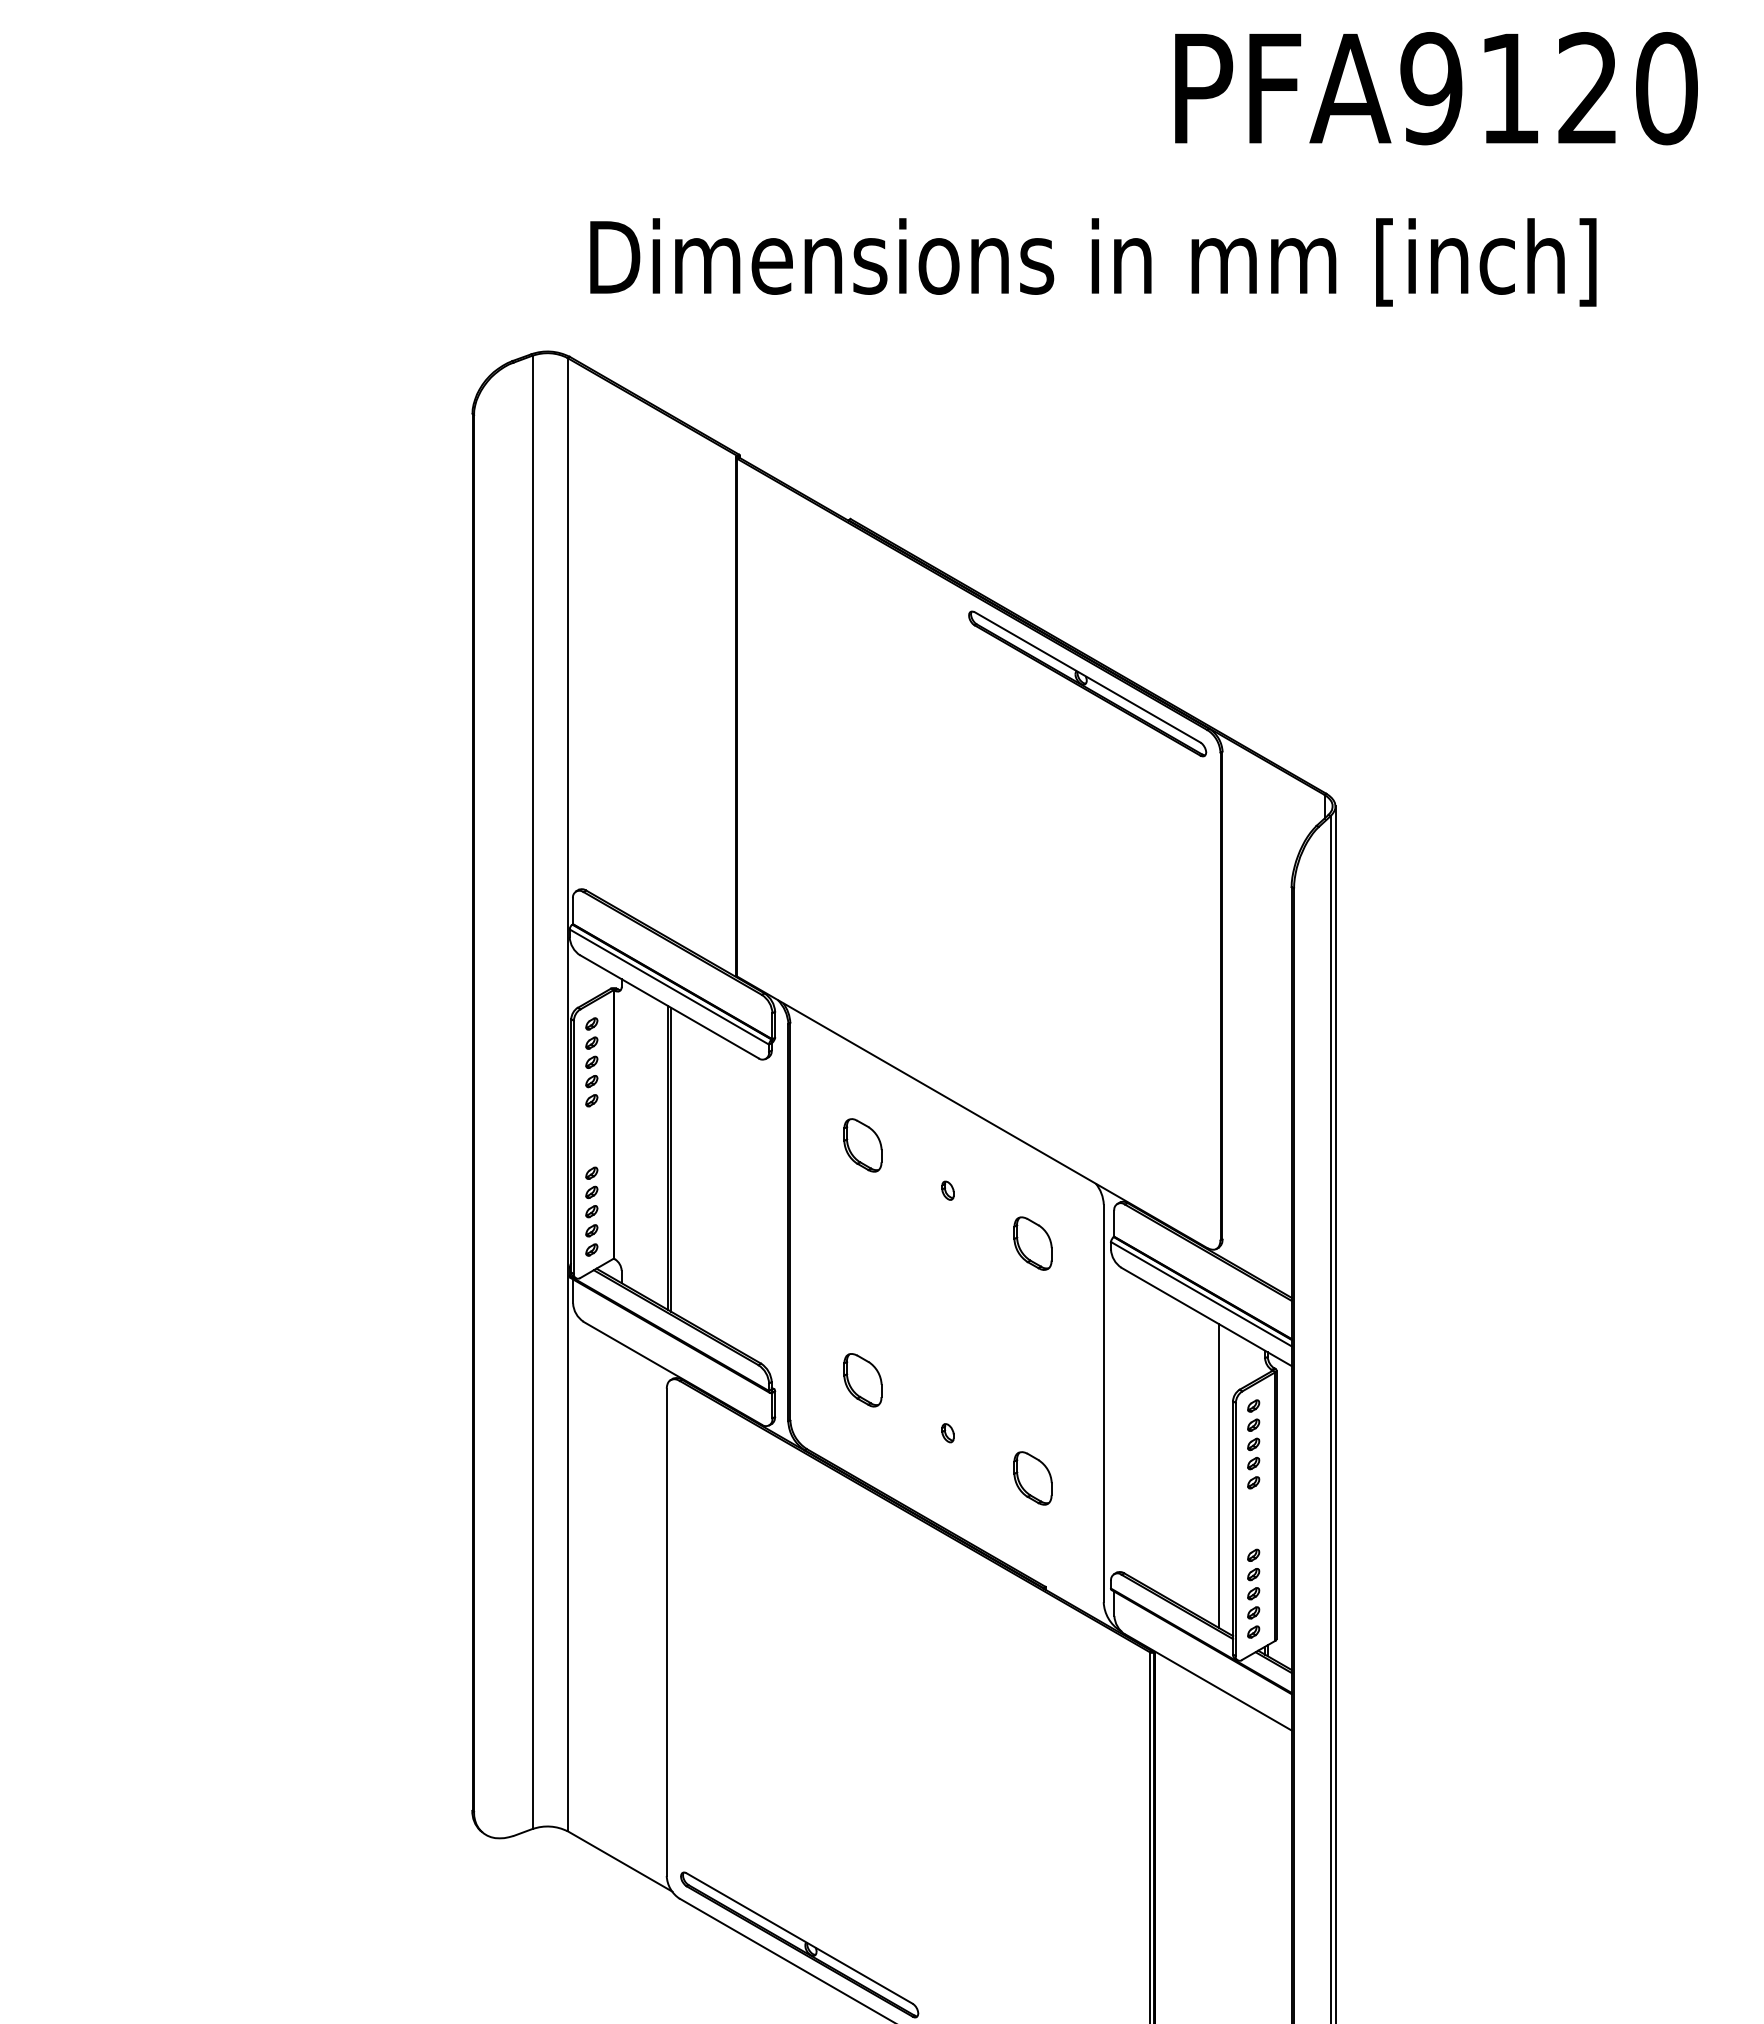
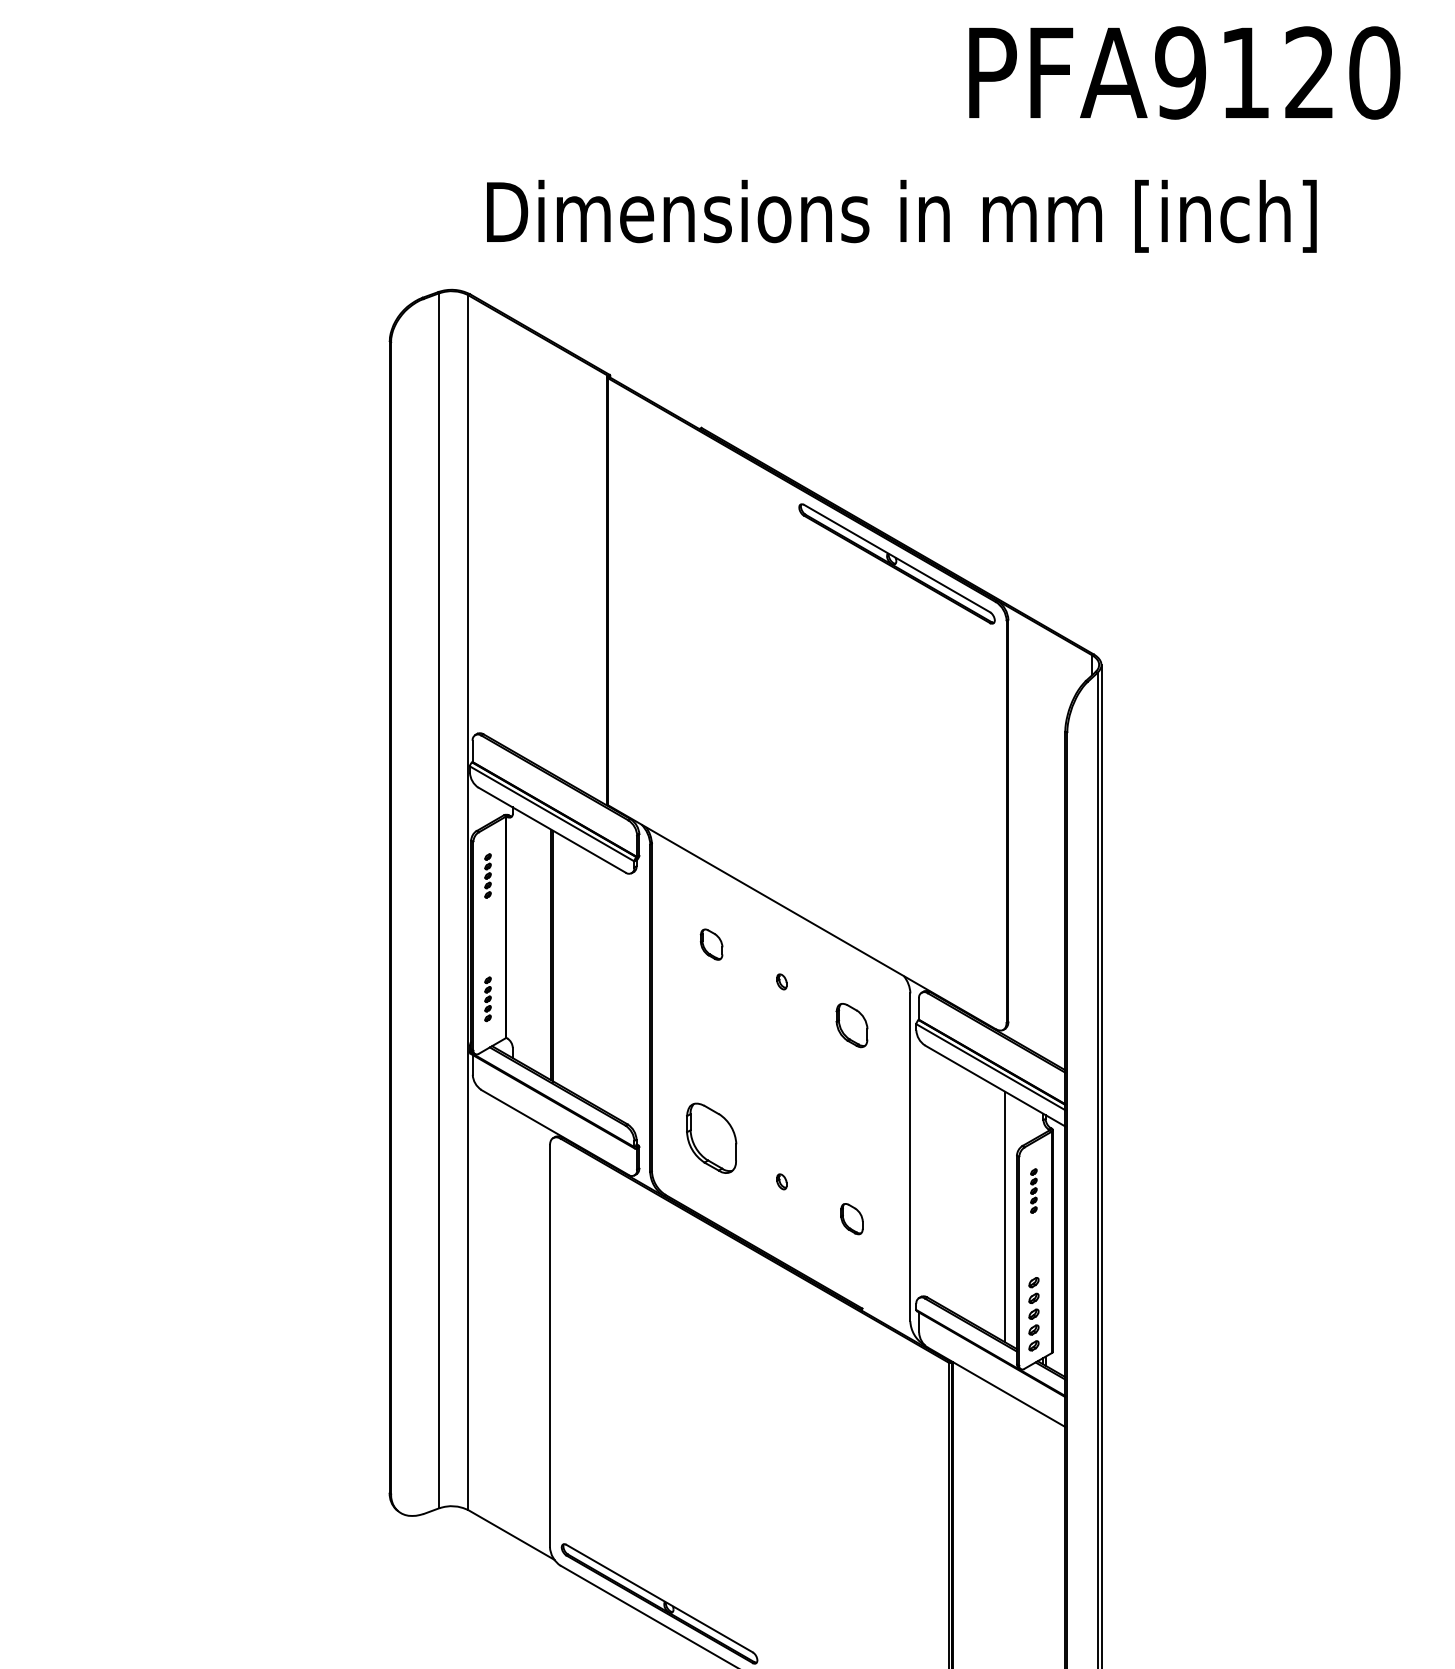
part: (590, 1061) -> (487, 875), size x0.6
part: (862, 1145) -> (711, 944), size x0.7
part: (590, 1212) -> (487, 999), size x0.6
part: (862, 1379) -> (711, 1137), size x1.6
part: (1253, 1443) -> (1033, 1190), size x0.6
part: (1032, 1477) -> (851, 1218), size x0.7

